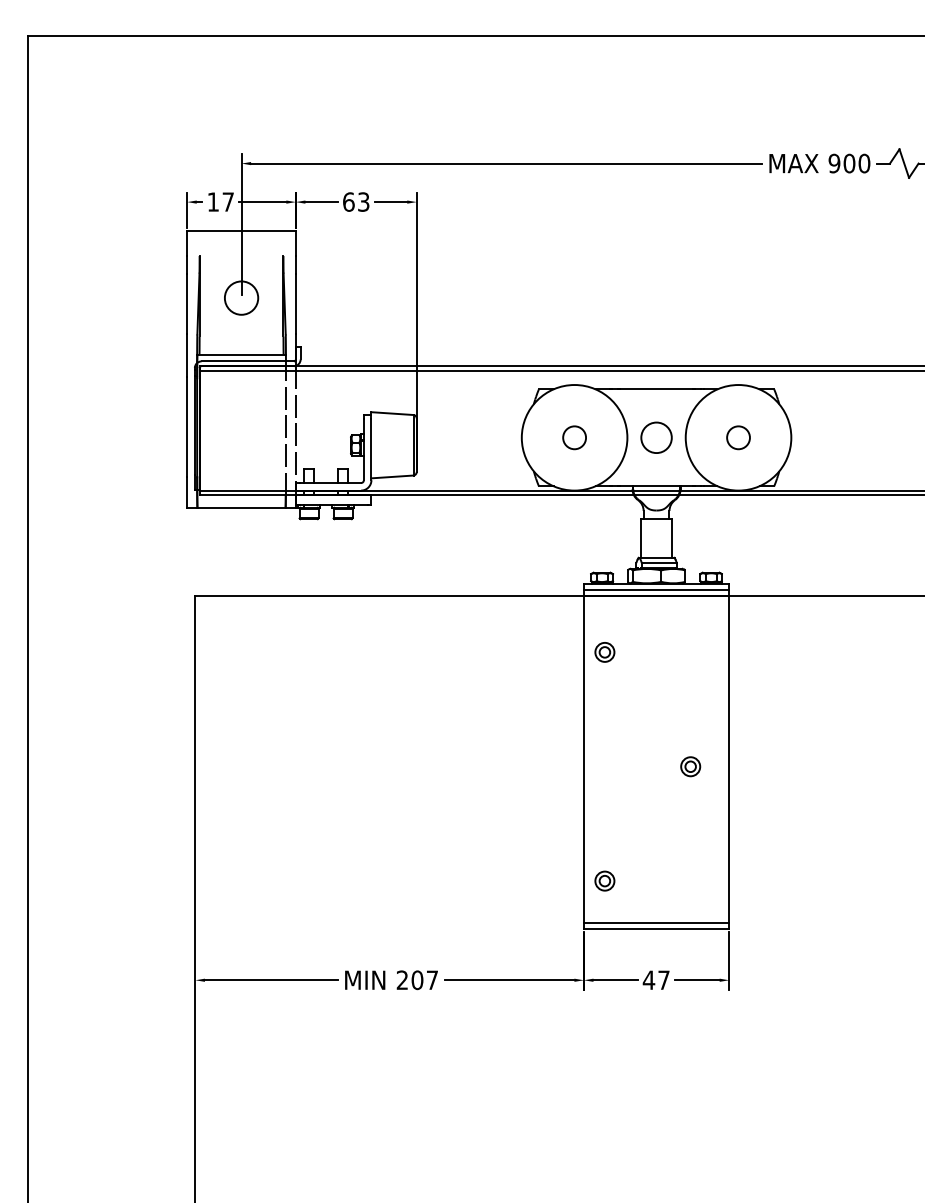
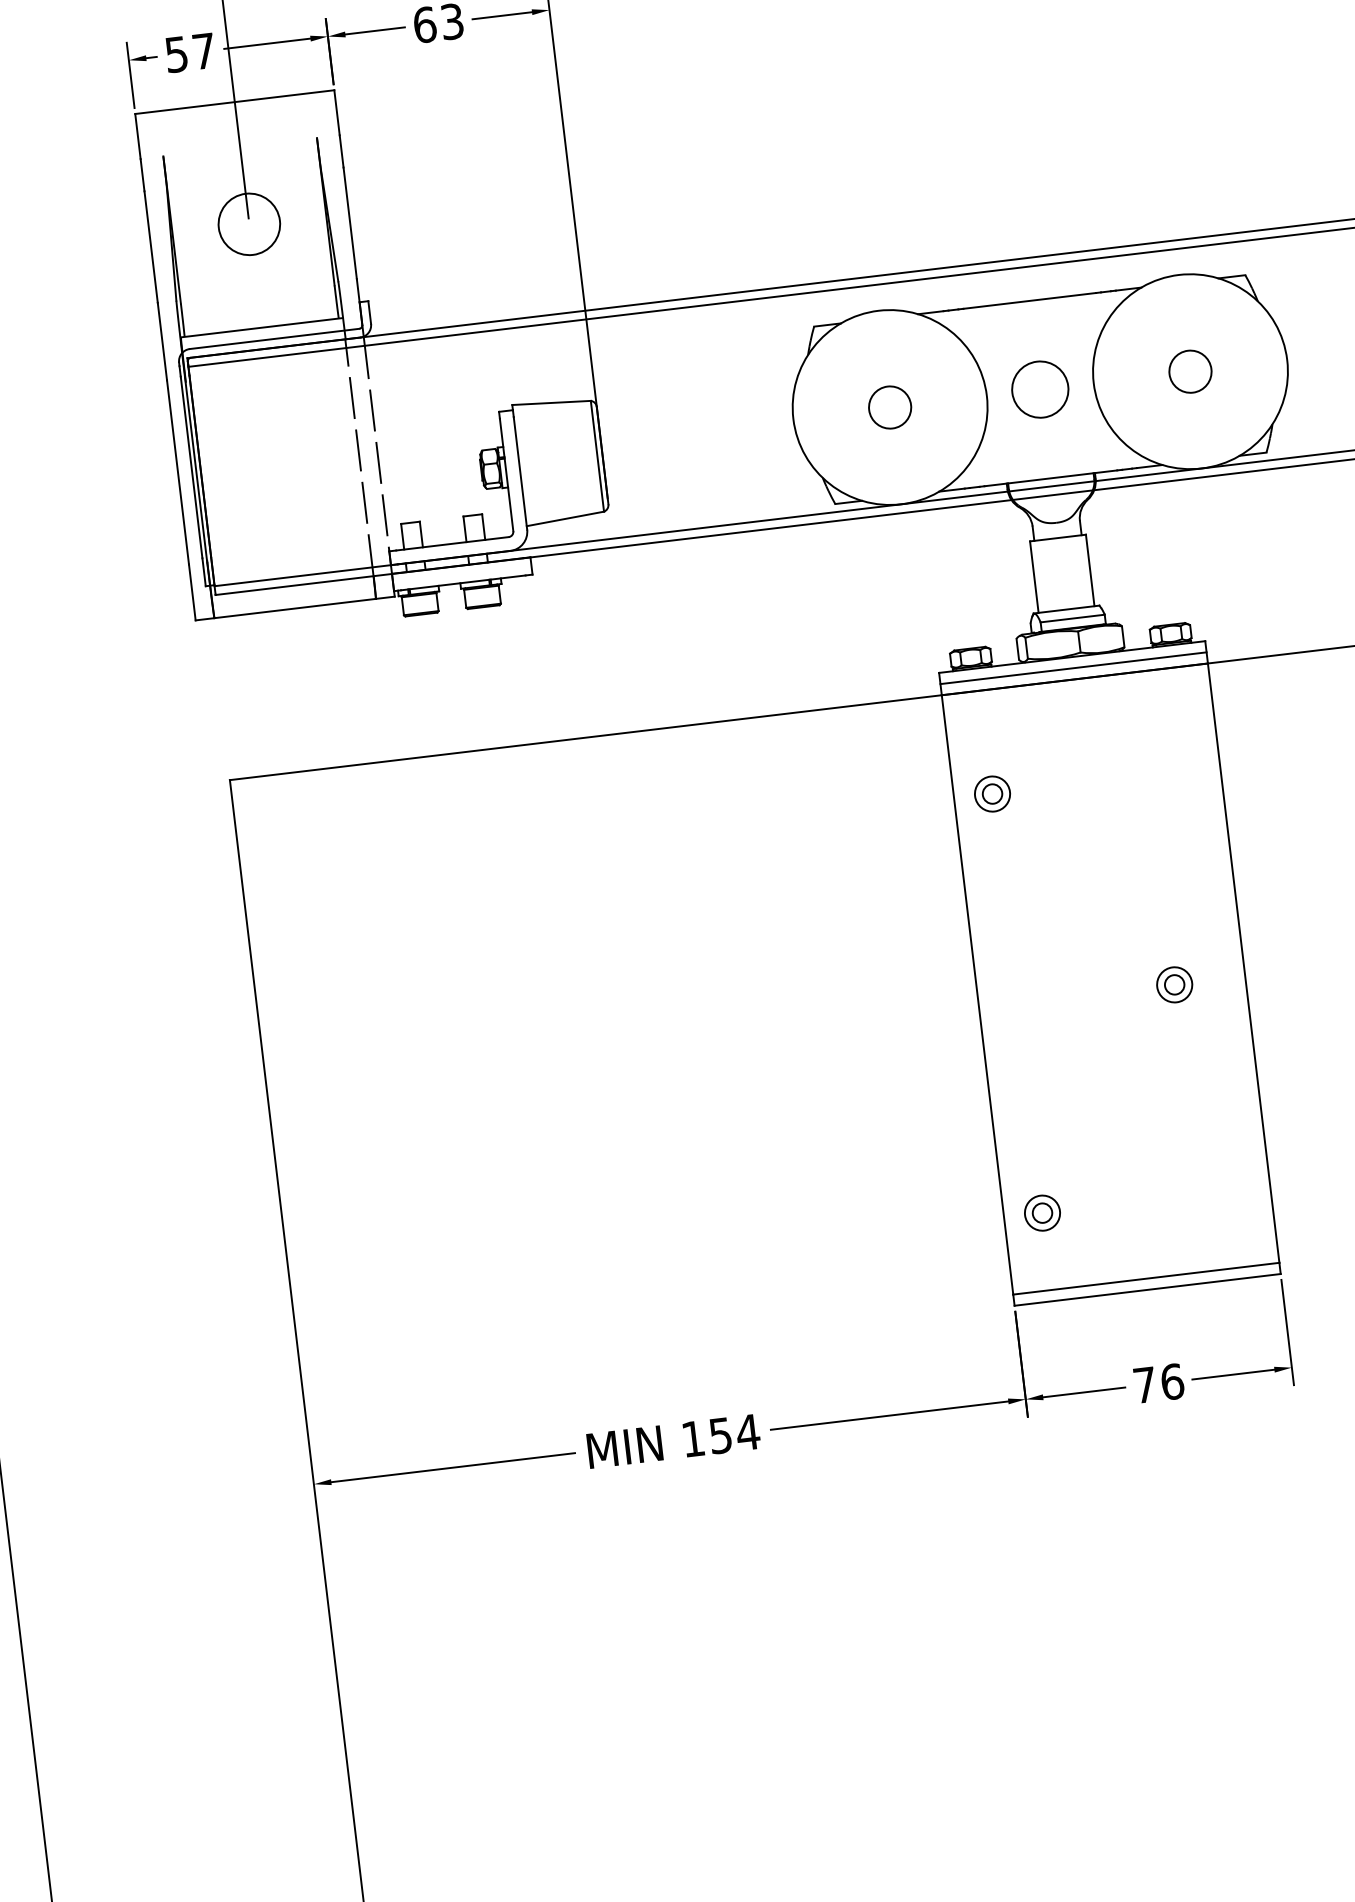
text: (212, 201) -> (175, 53), 17 -> 57
text: (417, 980) -> (720, 1436), 207 -> 154
text: (655, 980) -> (1156, 1384), 47 -> 76

